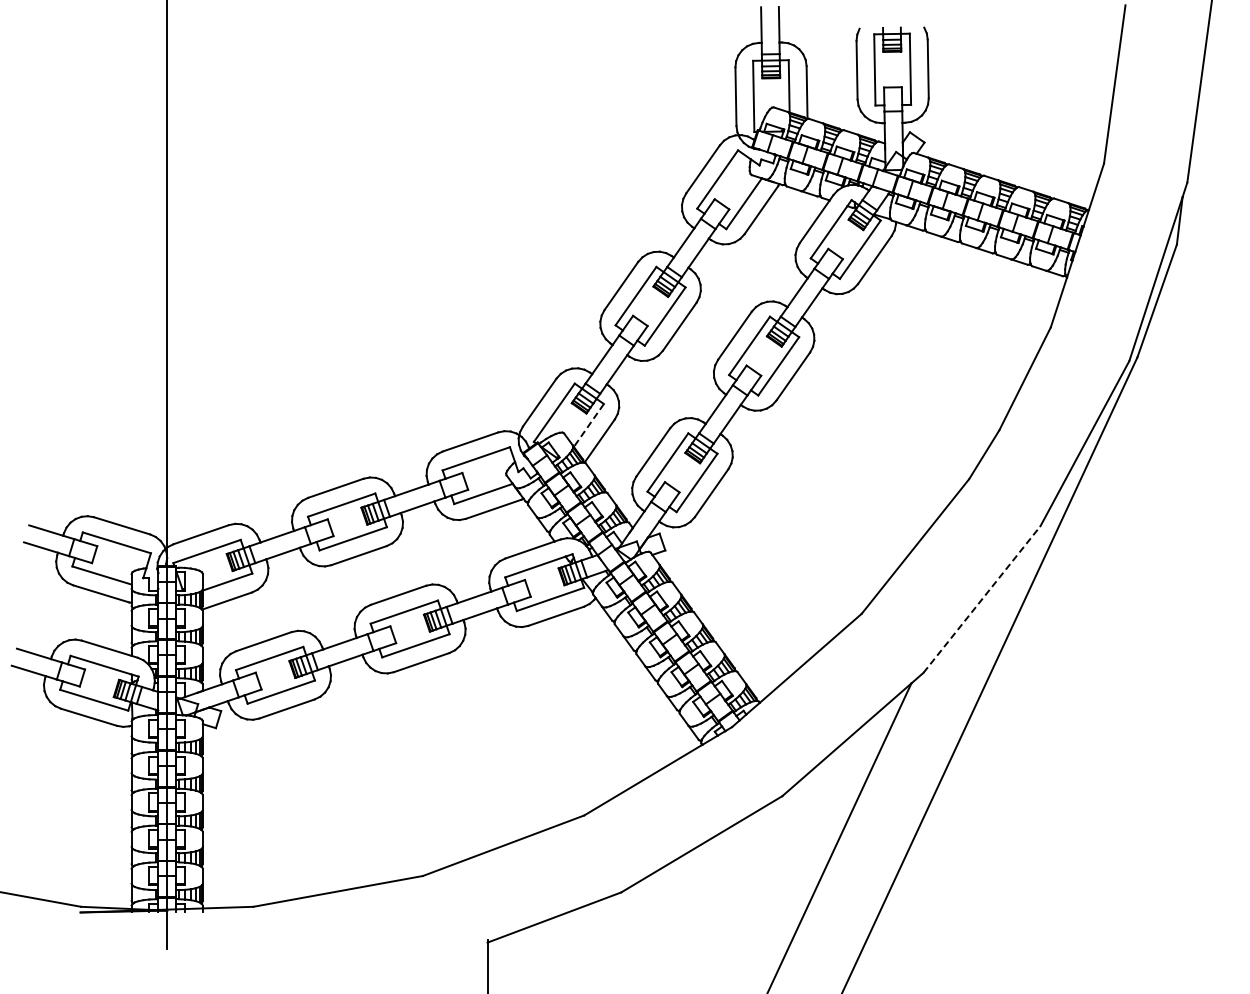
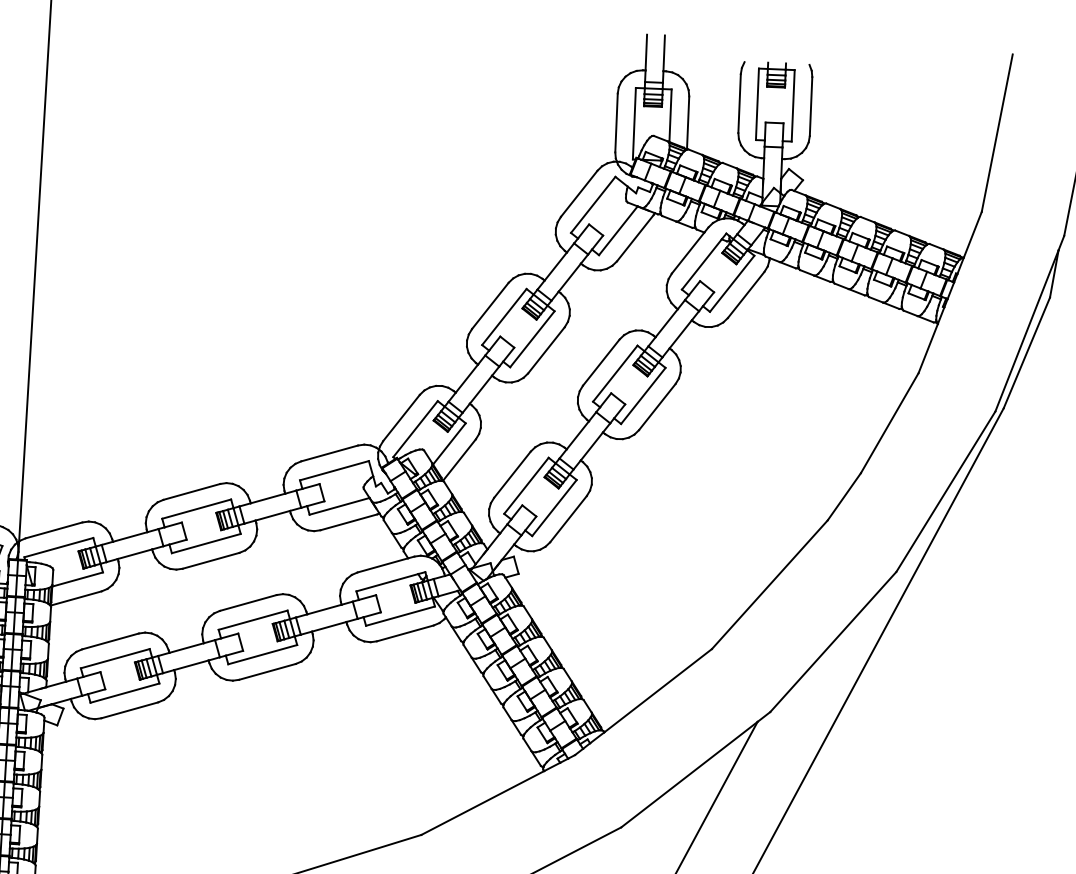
line: (588, 425) -> (449, 443), dashed -> solid
line: (982, 599) -> (833, 641), dashed -> solid

